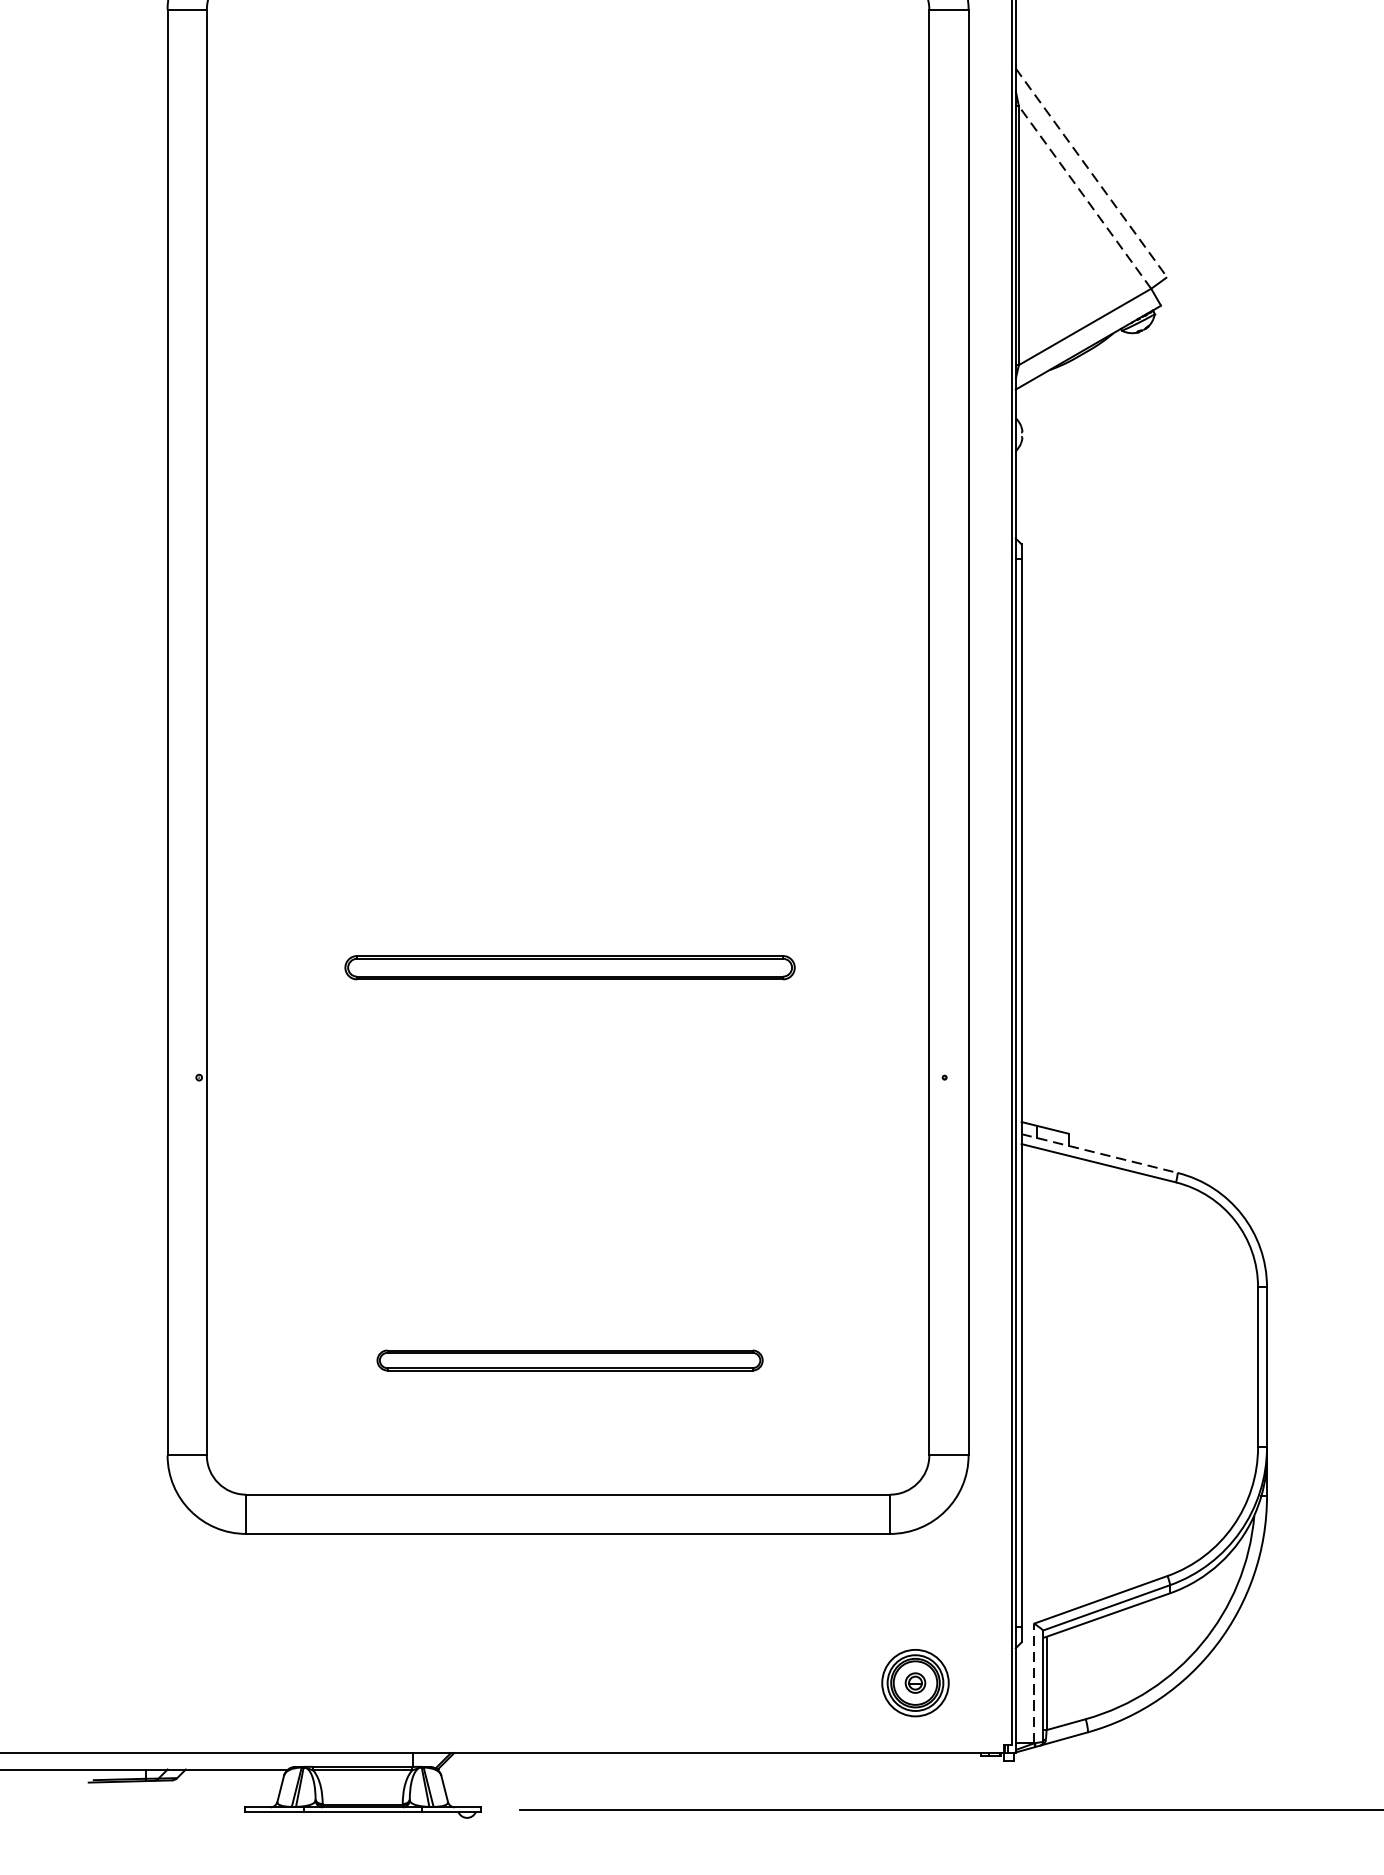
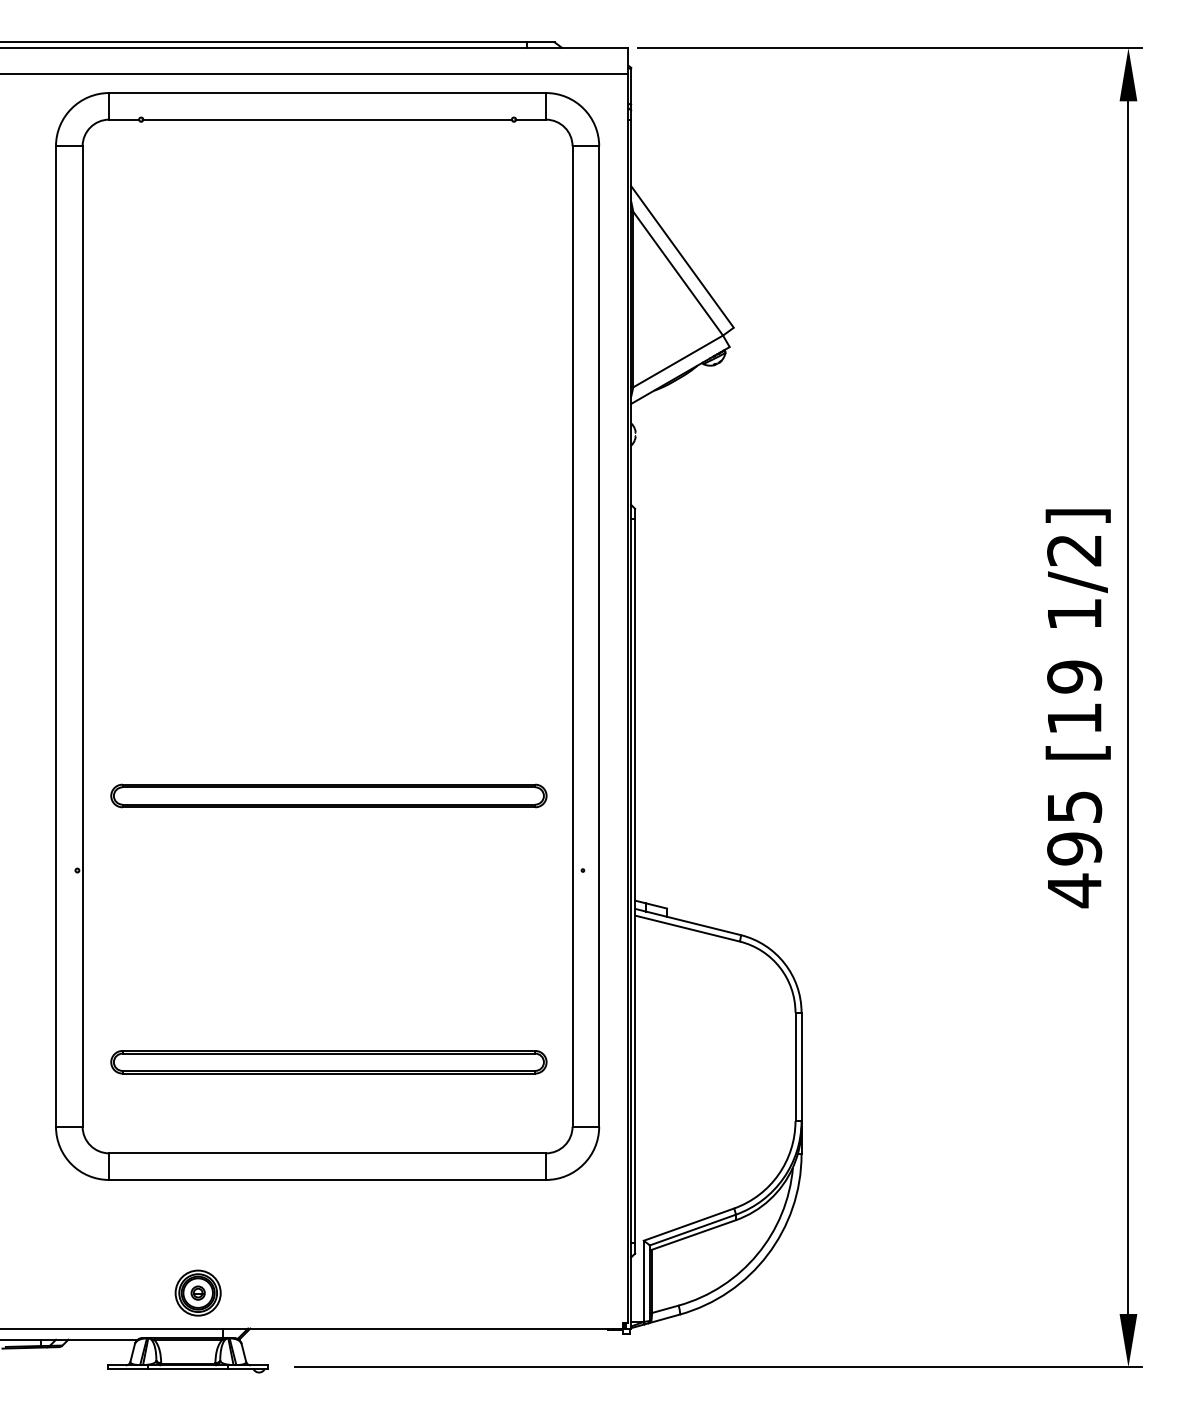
line: (1091, 173) -> (682, 257), dashed -> solid
line: (1084, 197) -> (677, 273), dashed -> solid
part: (569, 966) -> (328, 795), size x1.43
line: (1100, 1154) -> (688, 922), dashed -> solid
part: (569, 1360) -> (328, 1062), size x1.67
part: (914, 1682) -> (197, 1292), moved
line: (1033, 1683) -> (643, 1281), dashed -> solid

